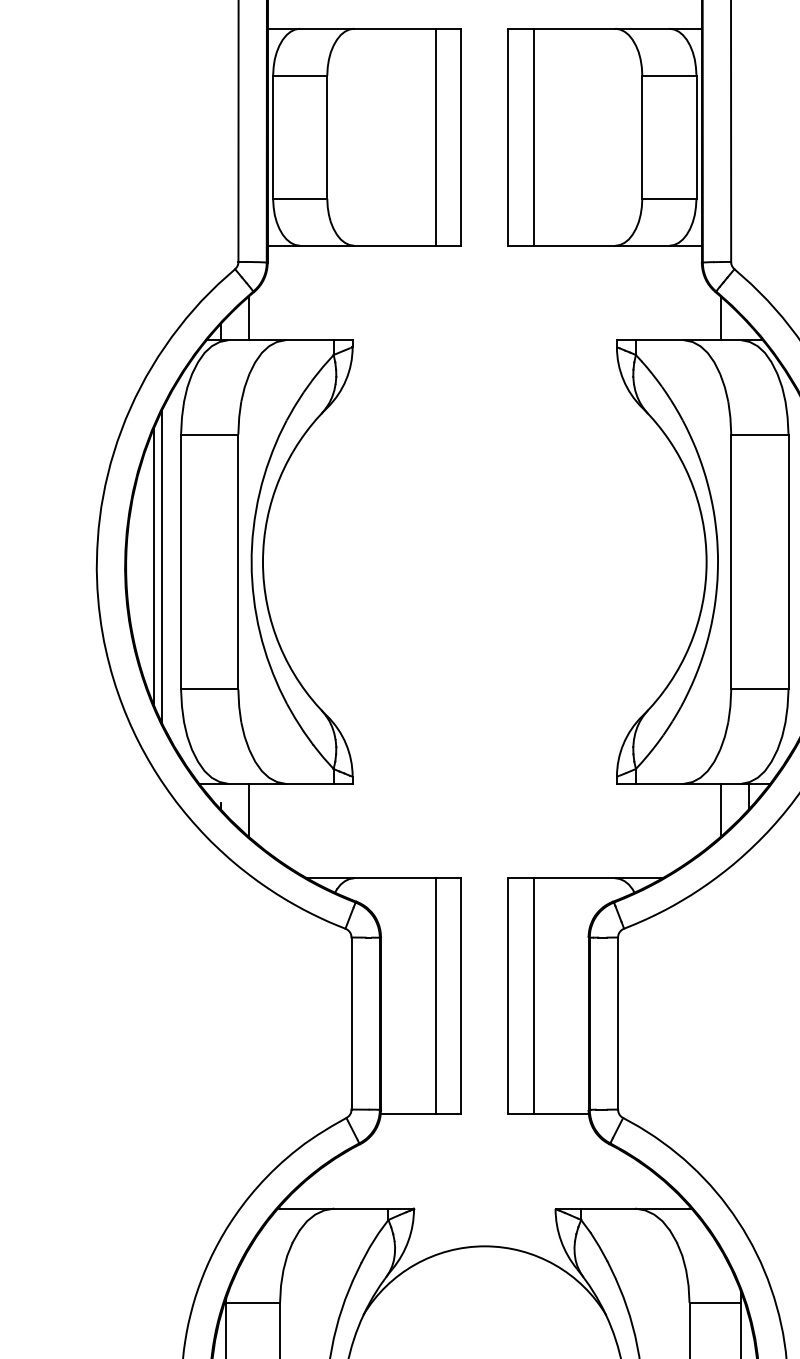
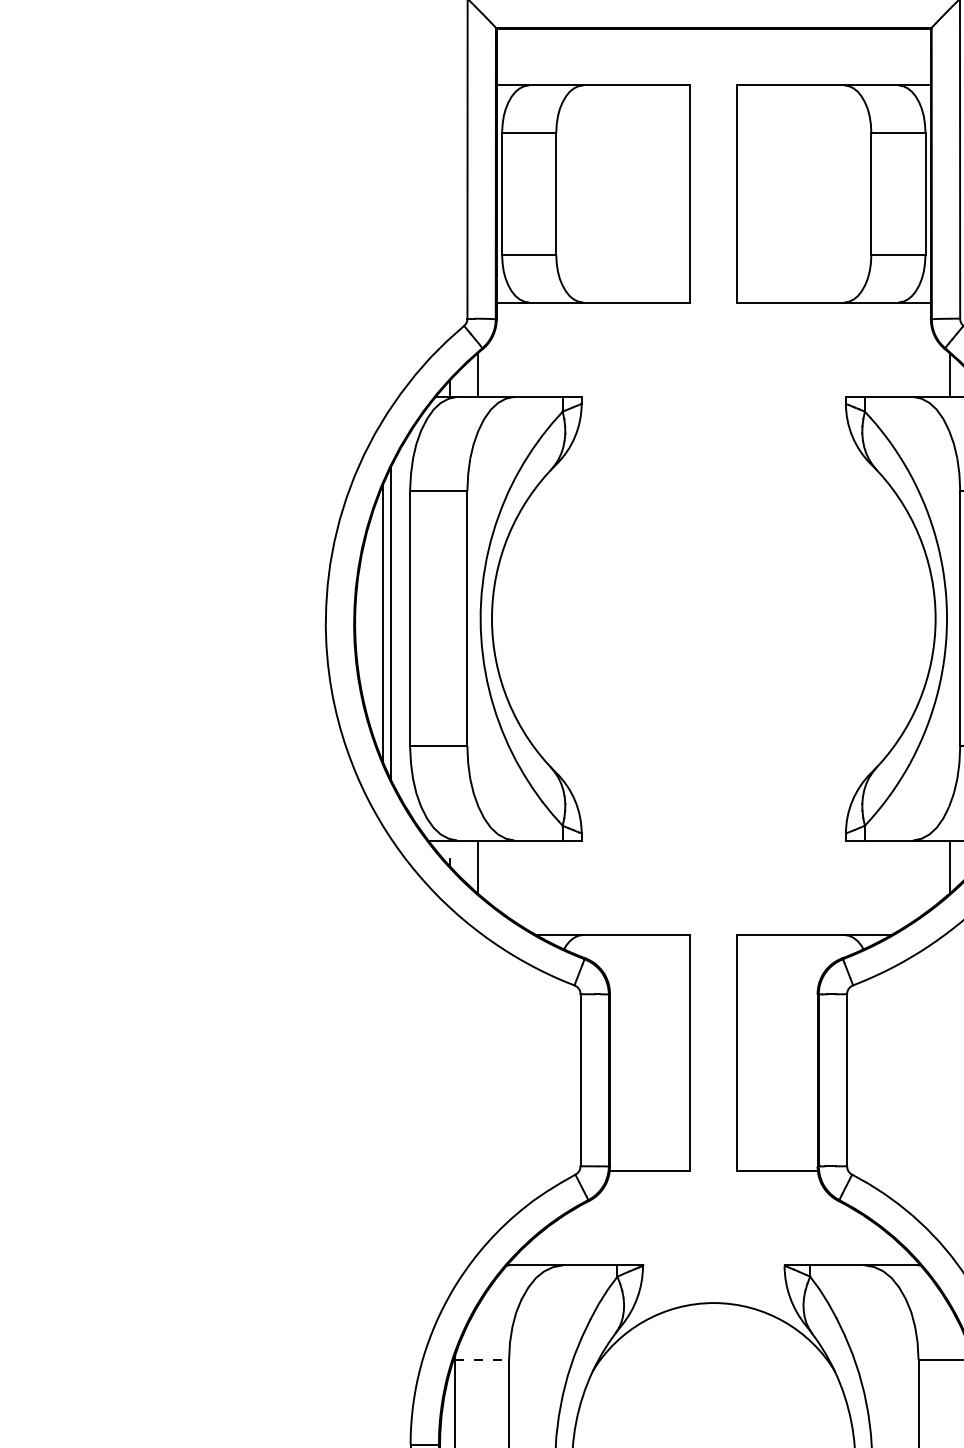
line: (435, 136) -> (664, 193), removed
line: (533, 136) -> (762, 193), removed
line: (435, 995) -> (664, 1052), removed
line: (533, 995) -> (762, 1052), removed
line: (253, 1302) -> (482, 1359), solid -> dashed

